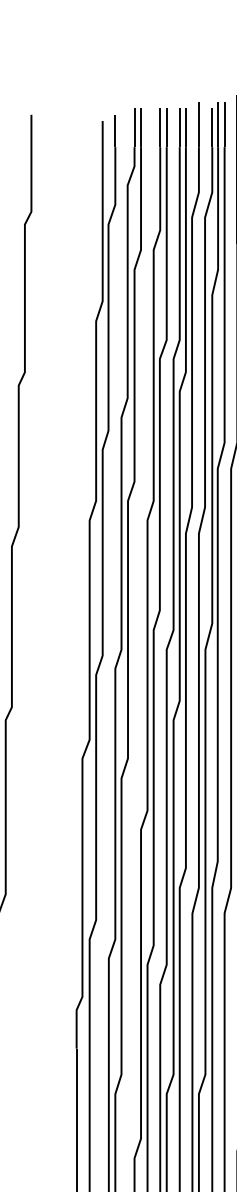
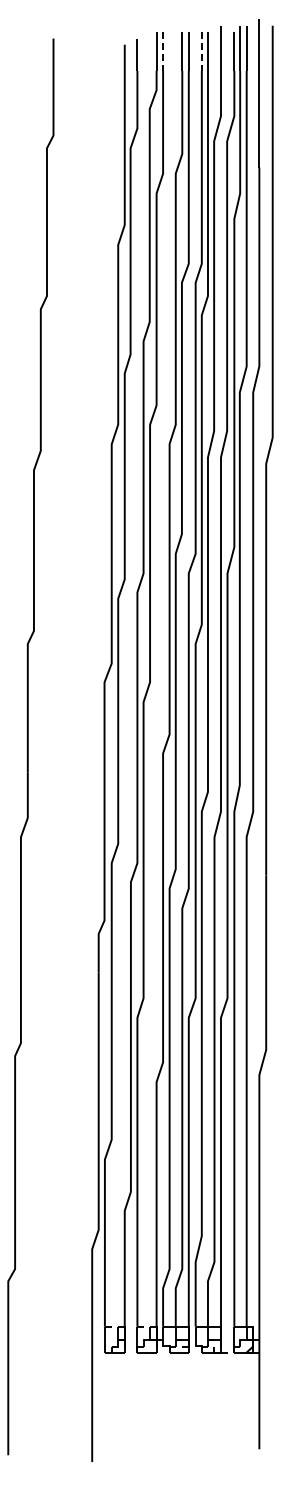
line: (141, 127) -> (163, 51), solid -> dashed
line: (179, 127) -> (201, 51), solid -> dashed

